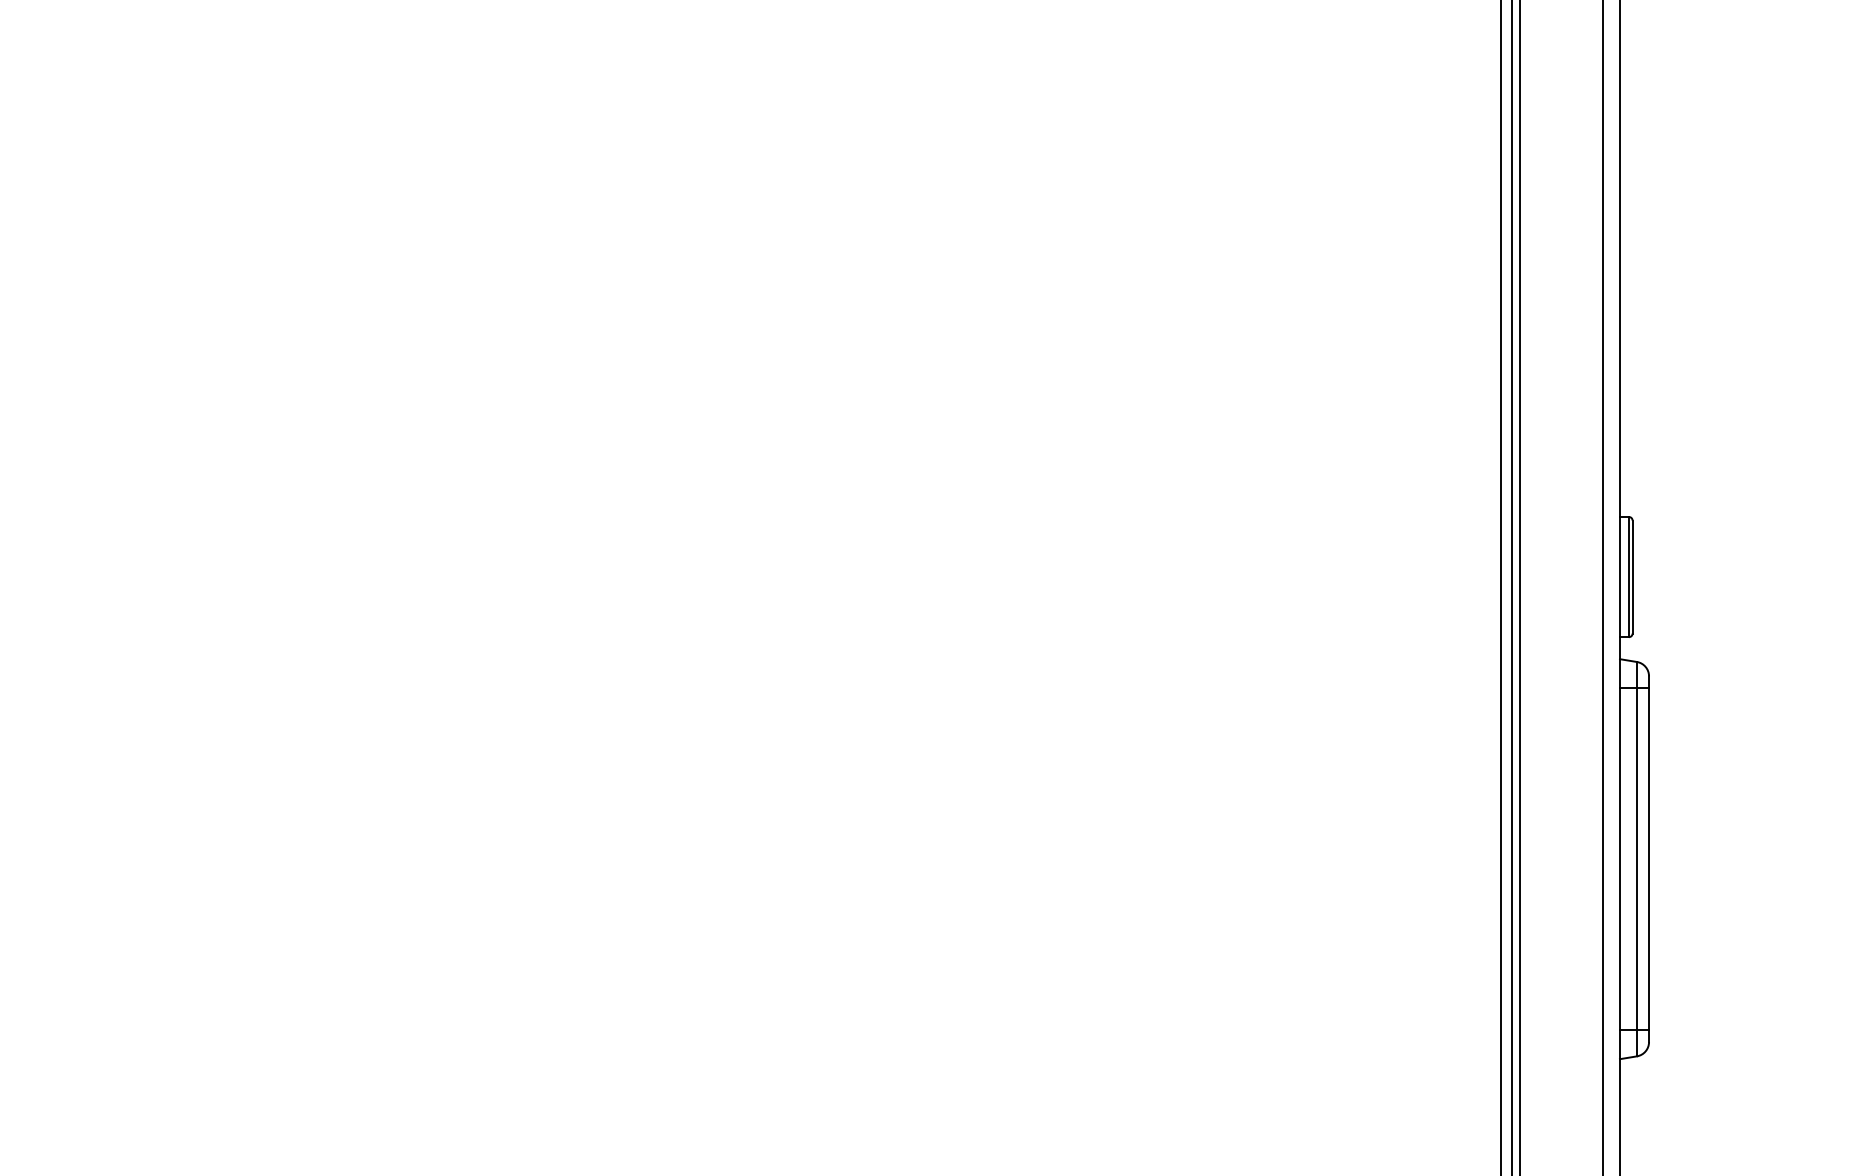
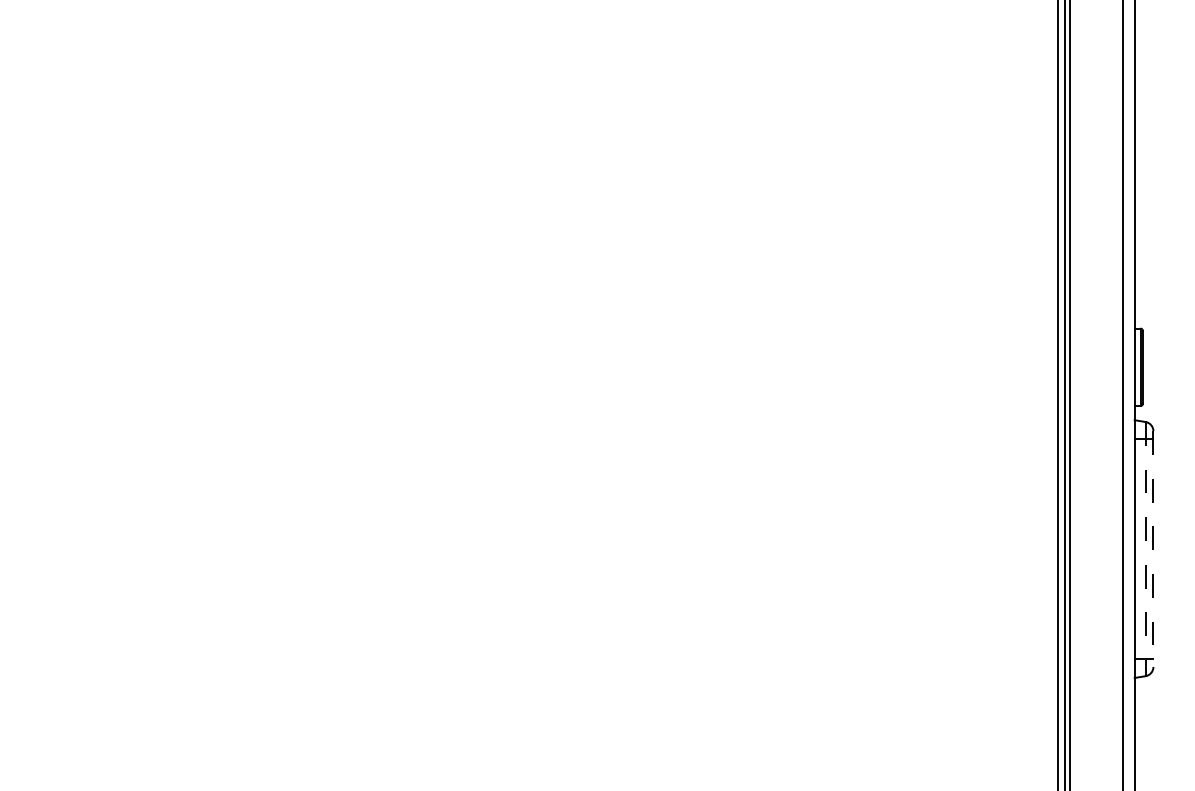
line: (1636, 859) -> (1145, 549), solid -> dashed
line: (1649, 859) -> (1153, 549), solid -> dashed

